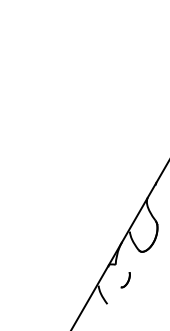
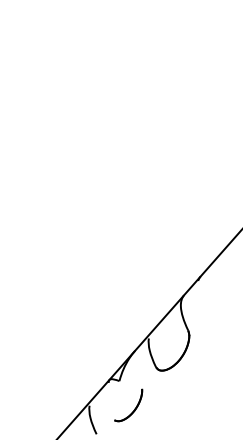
part: (125, 279) -> (129, 404), size x1.67

